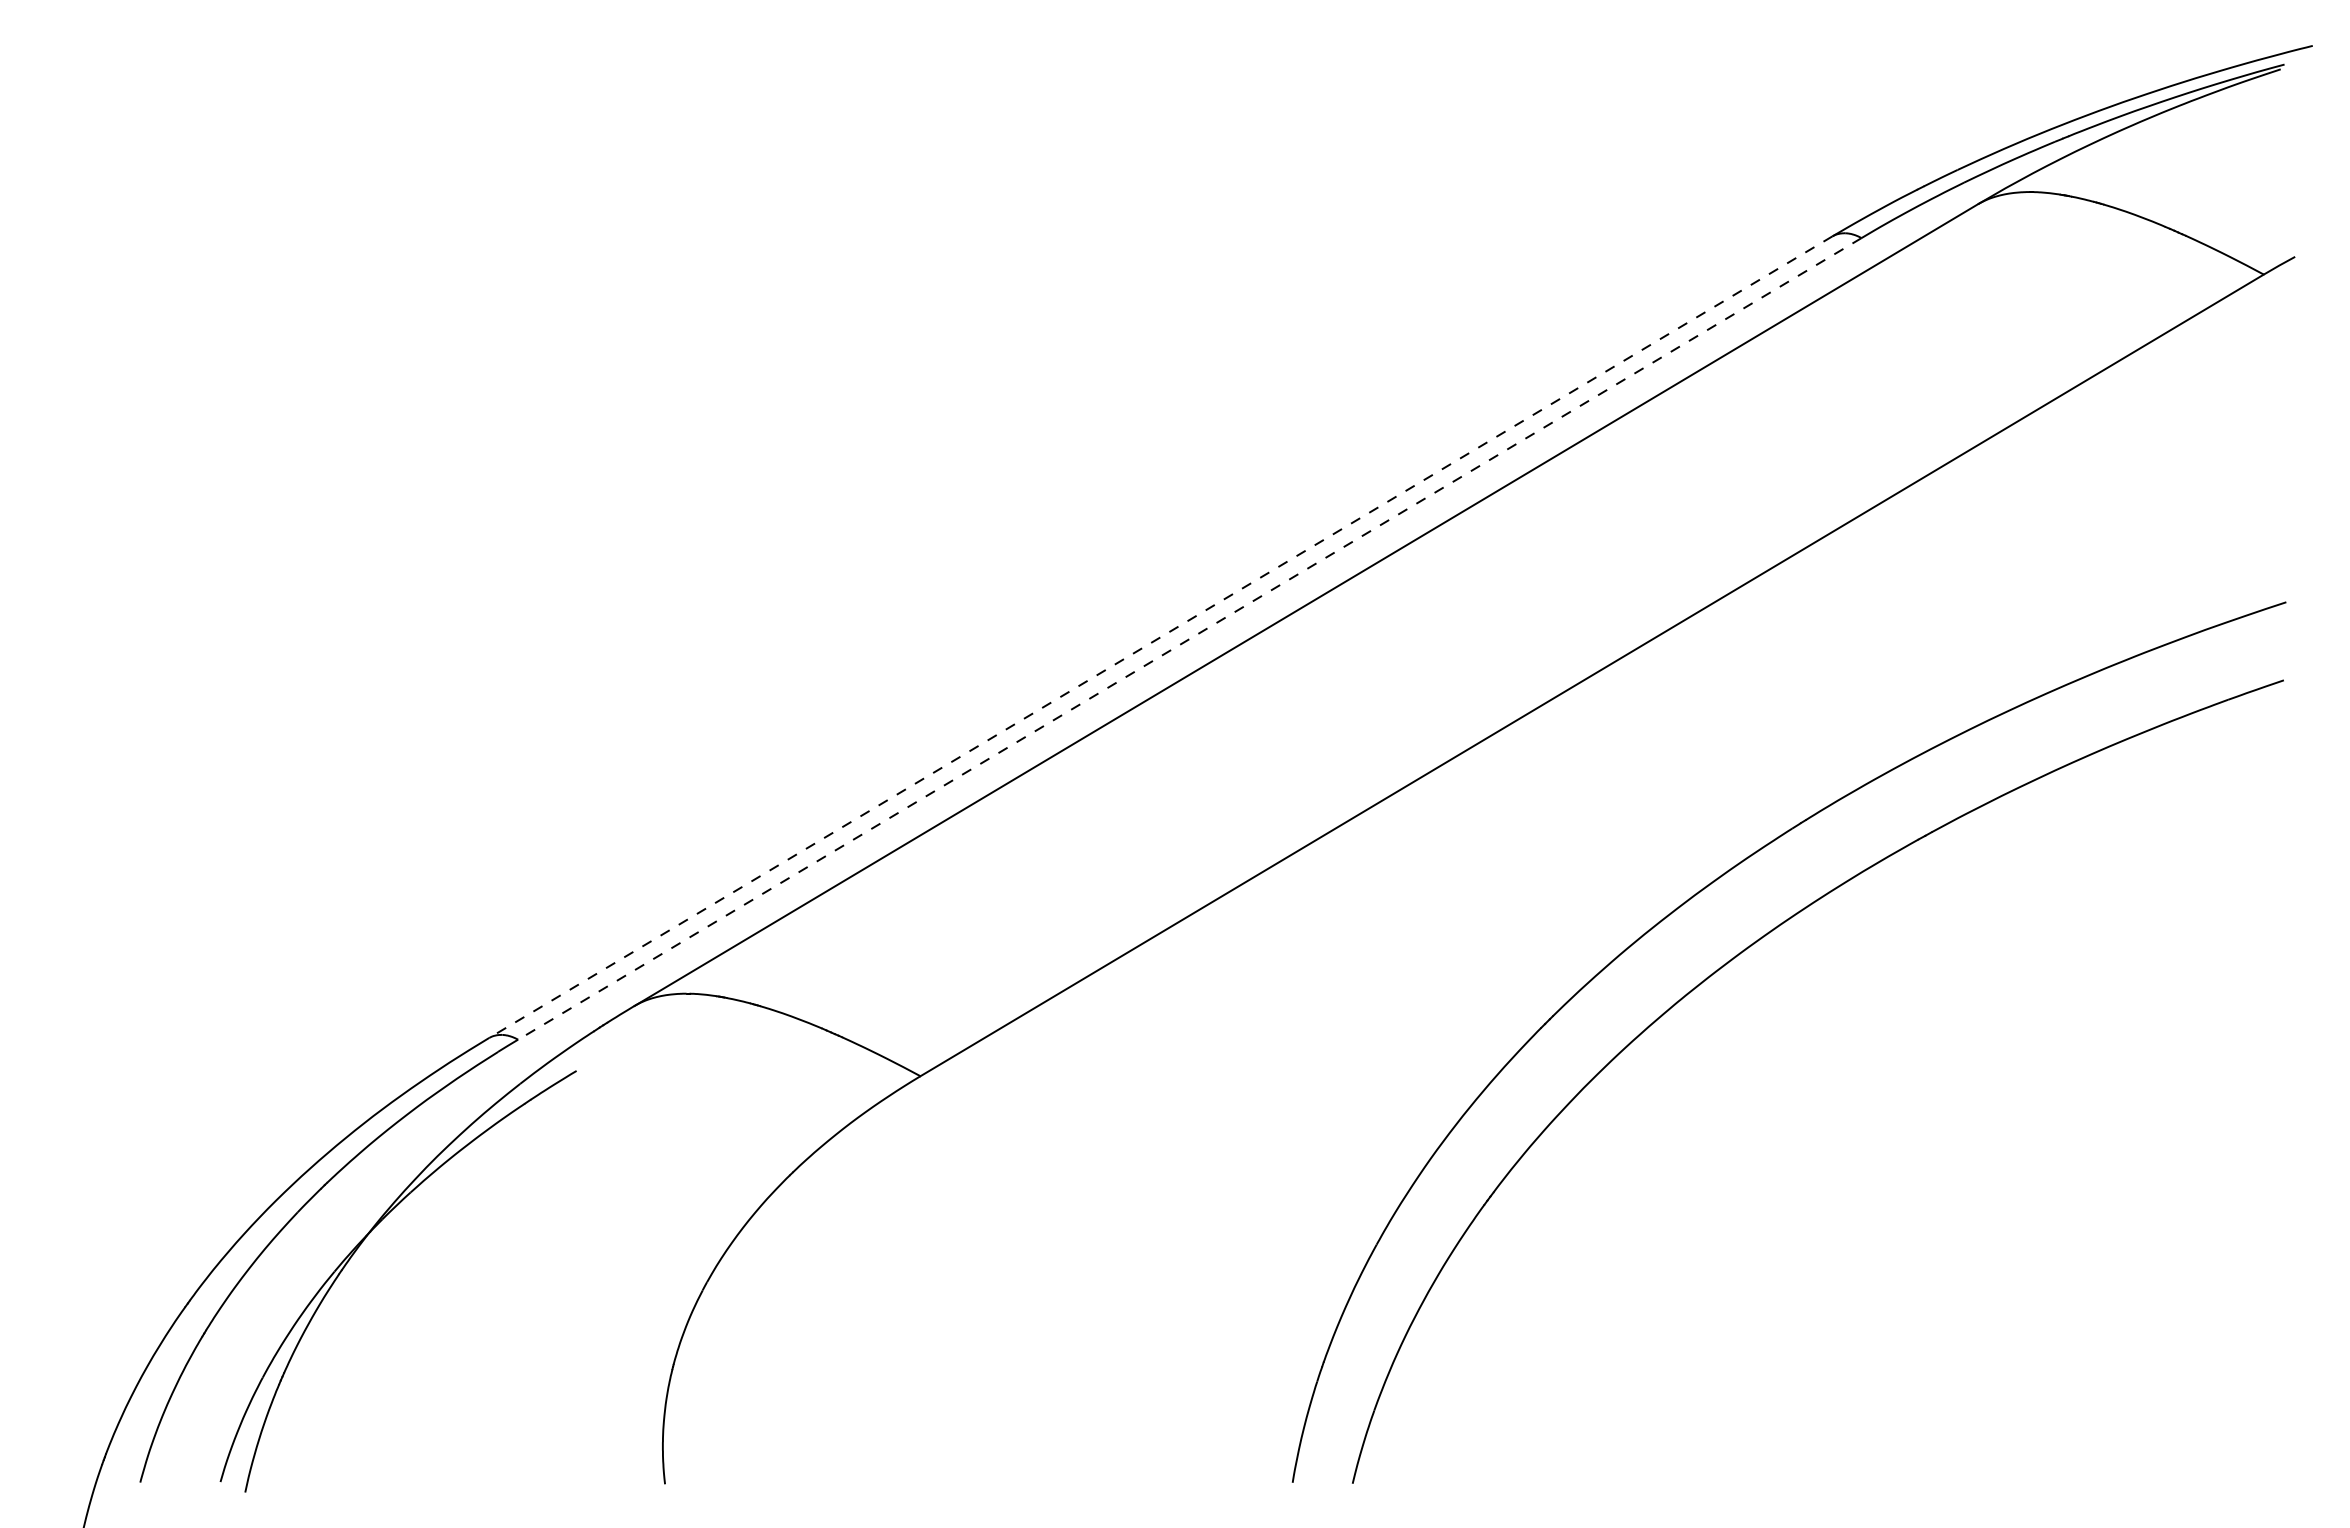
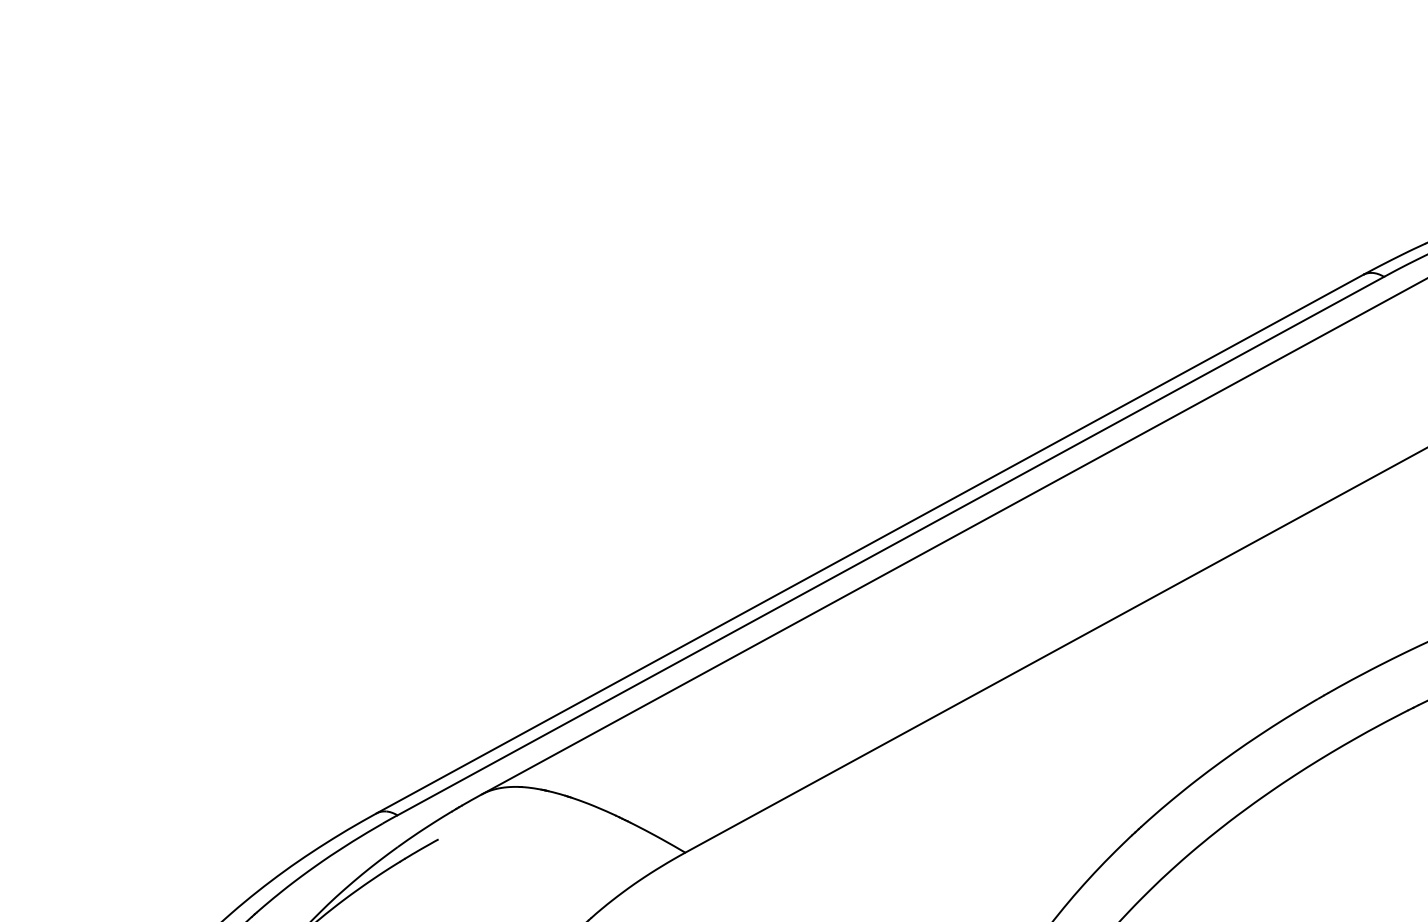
line: (1160, 637) -> (869, 544), dashed -> solid
line: (1189, 639) -> (890, 546), dashed -> solid

